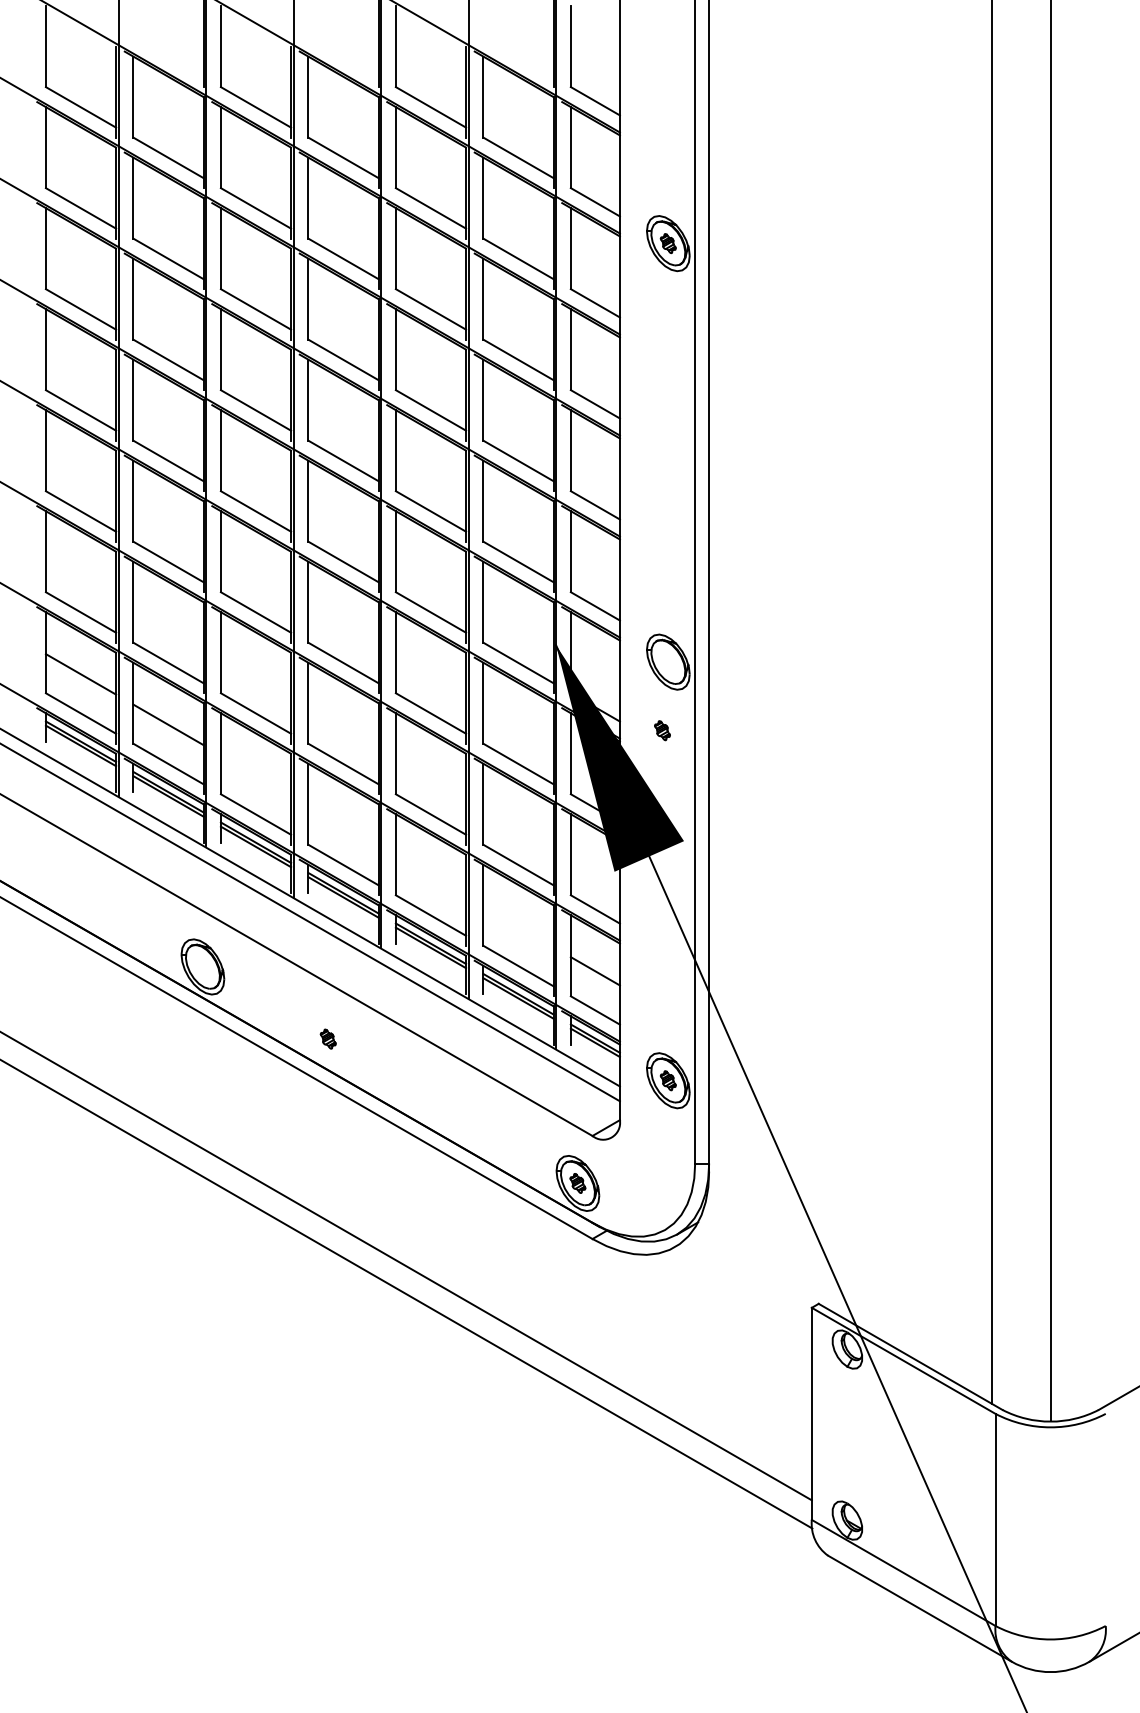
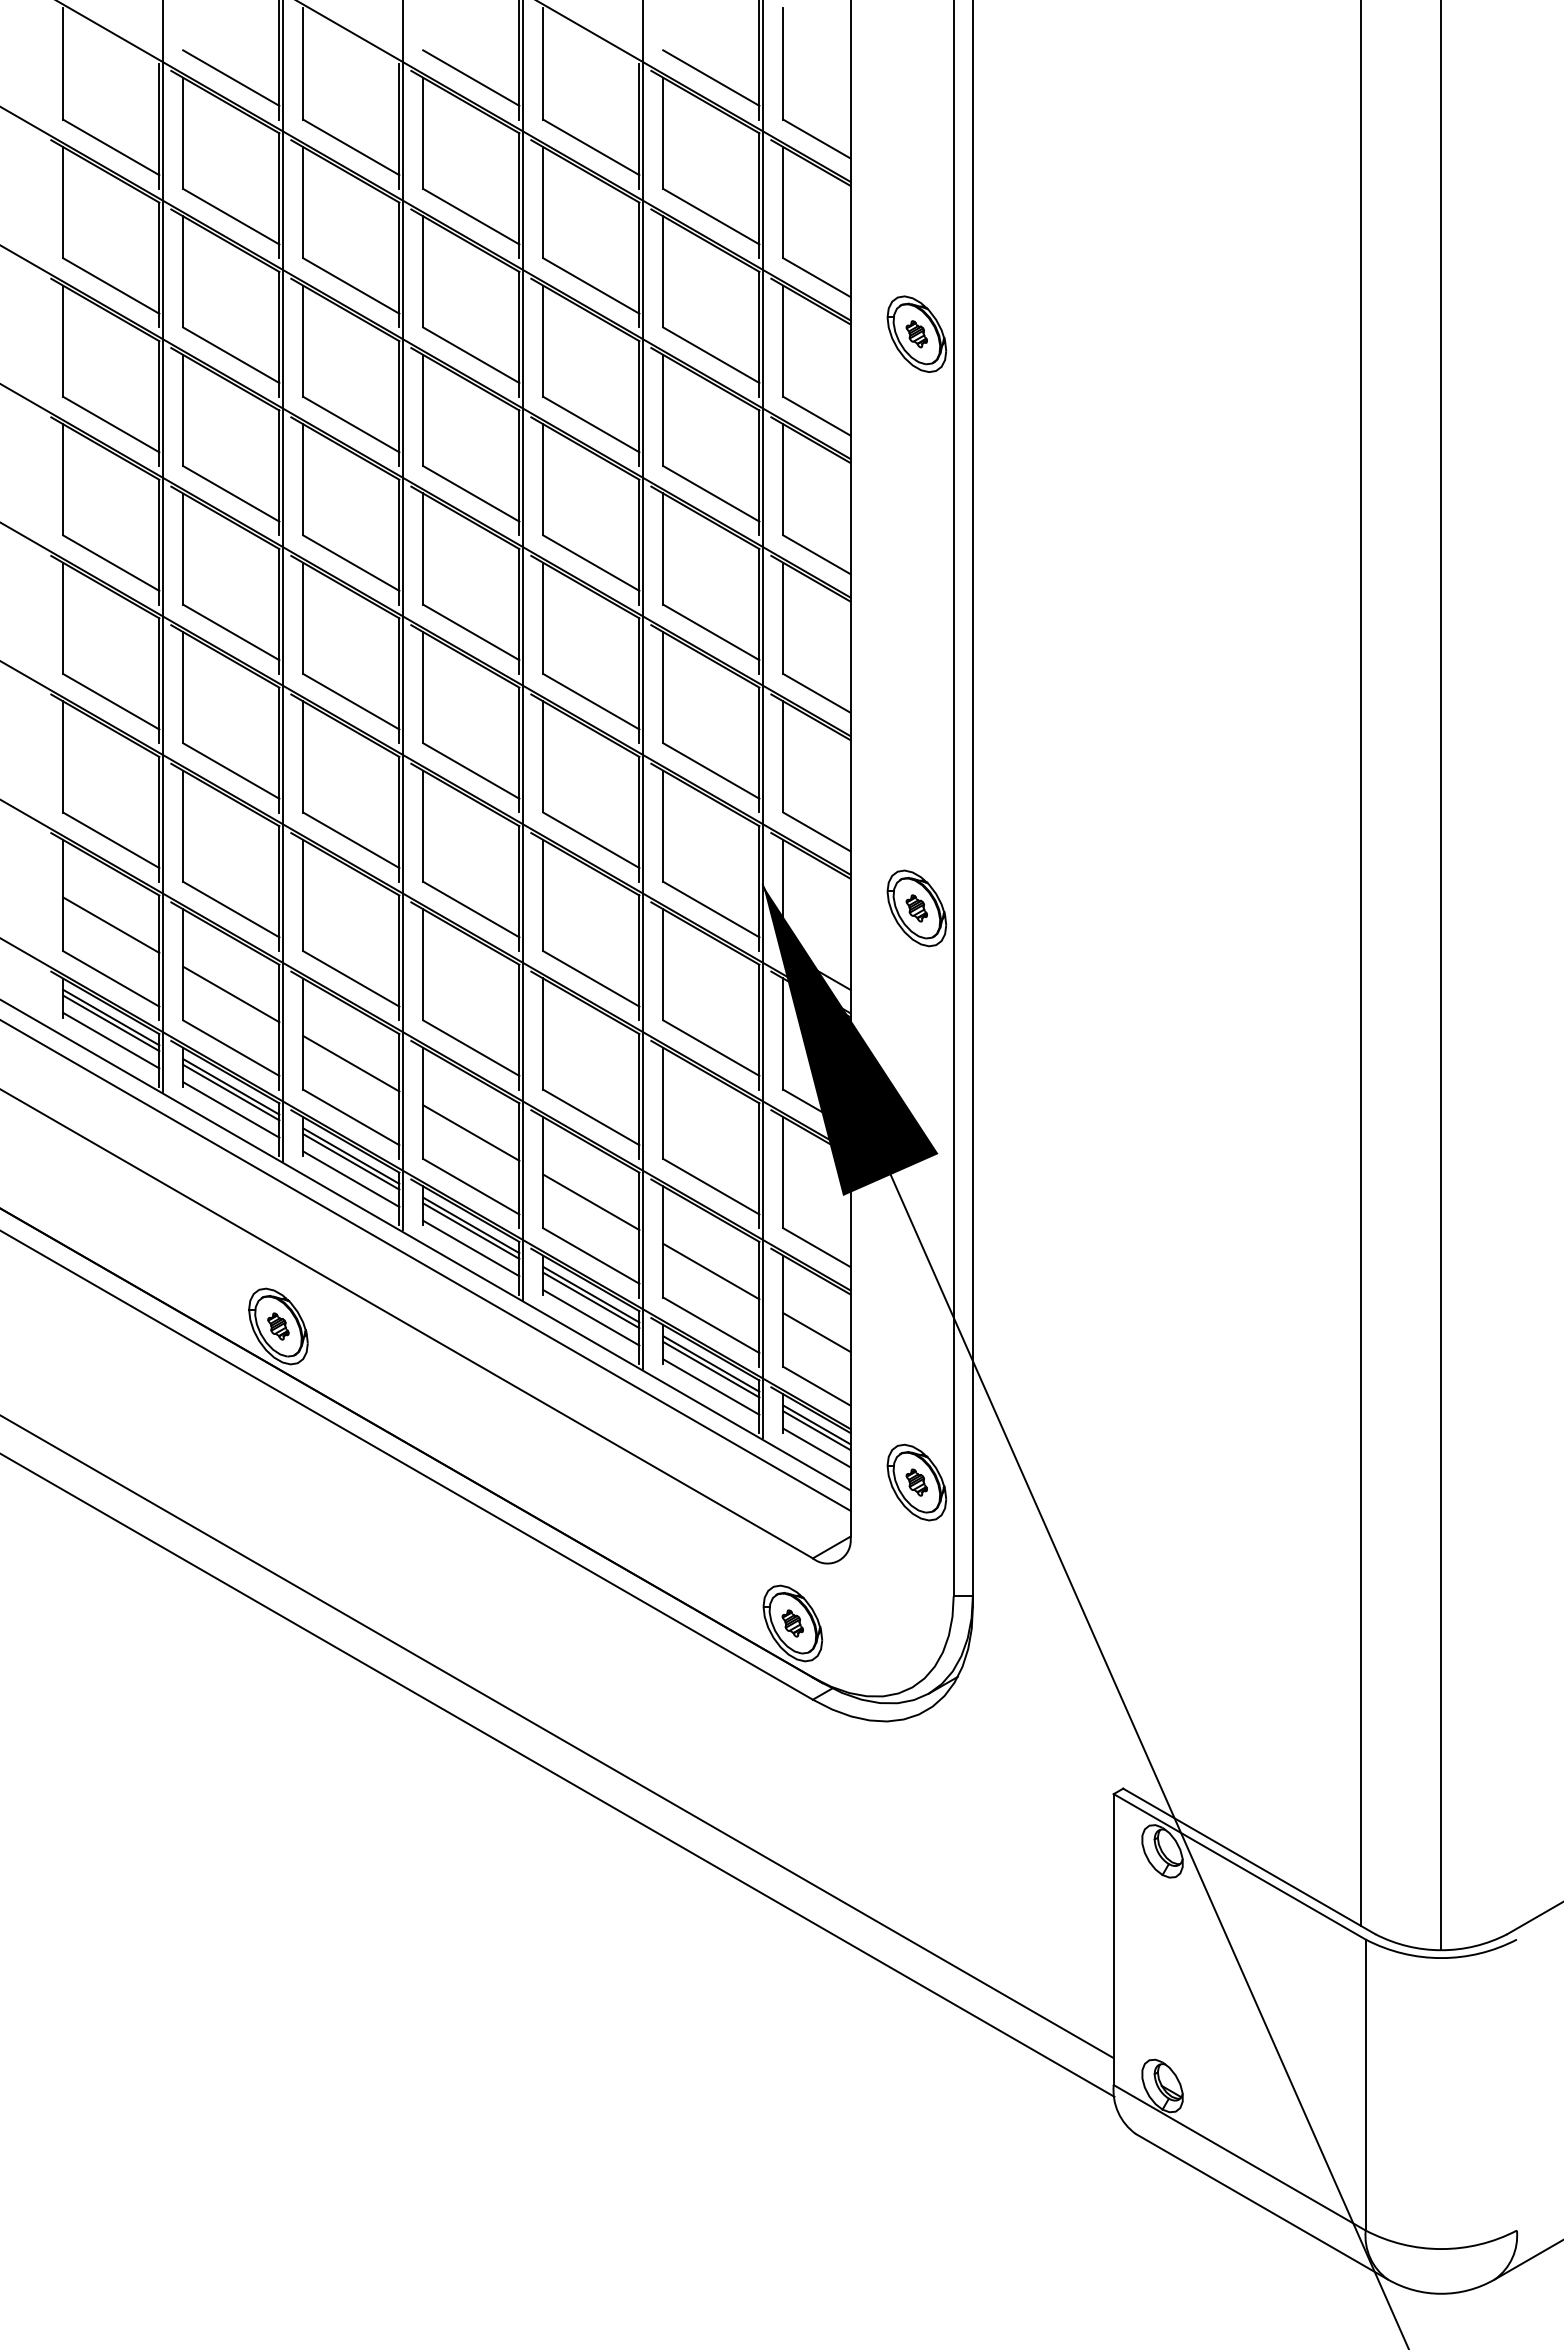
line: (168, 56) -> (231, 77), added
line: (343, 56) -> (471, 77), added
line: (518, 56) -> (711, 77), added
part: (662, 730) -> (916, 908), moved
line: (81, 758) -> (111, 1040), added
line: (256, 775) -> (351, 1063), added
line: (168, 808) -> (231, 1109), added
line: (343, 825) -> (471, 1132), added
line: (256, 859) -> (351, 1178), added
line: (431, 876) -> (591, 1202), added
line: (343, 910) -> (471, 1248), added
line: (518, 926) -> (711, 1271), added
line: (431, 960) -> (591, 1317), added
line: (518, 1010) -> (711, 1386), added
part: (328, 1039) -> (278, 1326), moved
line: (595, 1055) -> (816, 1447), added

